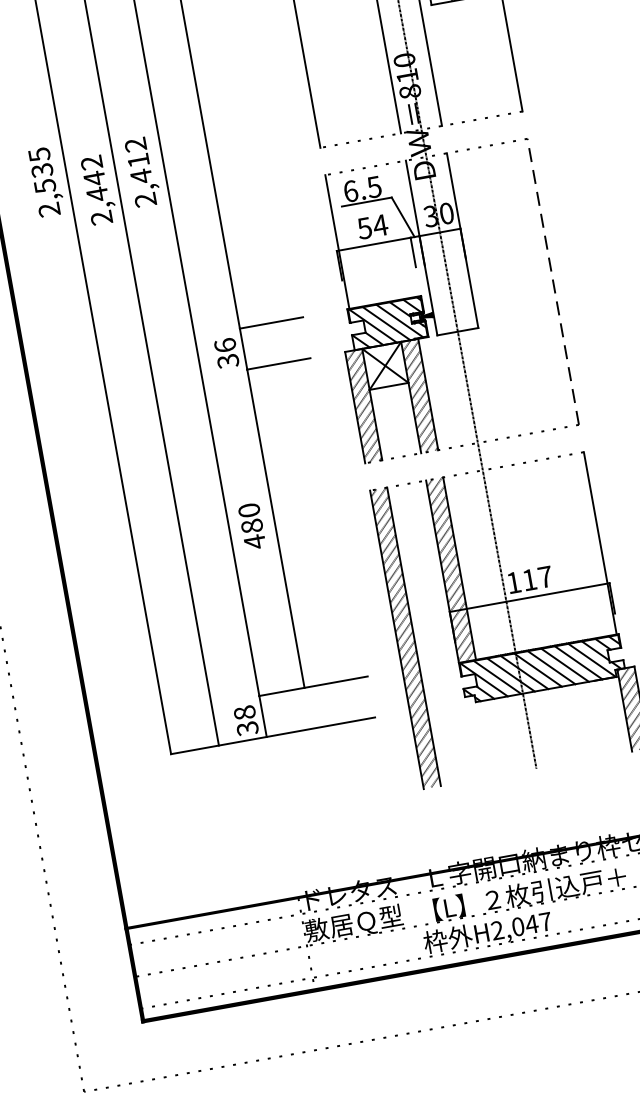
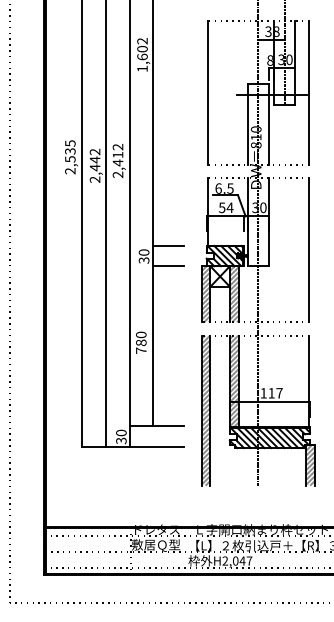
line: (553, 282) -> (309, 250), dashed -> solid
text: (224, 345) -> (143, 252), 36 -> 30
text: (255, 541) -> (141, 350), 480 -> 780
text: (244, 711) -> (121, 432), 38 -> 30

